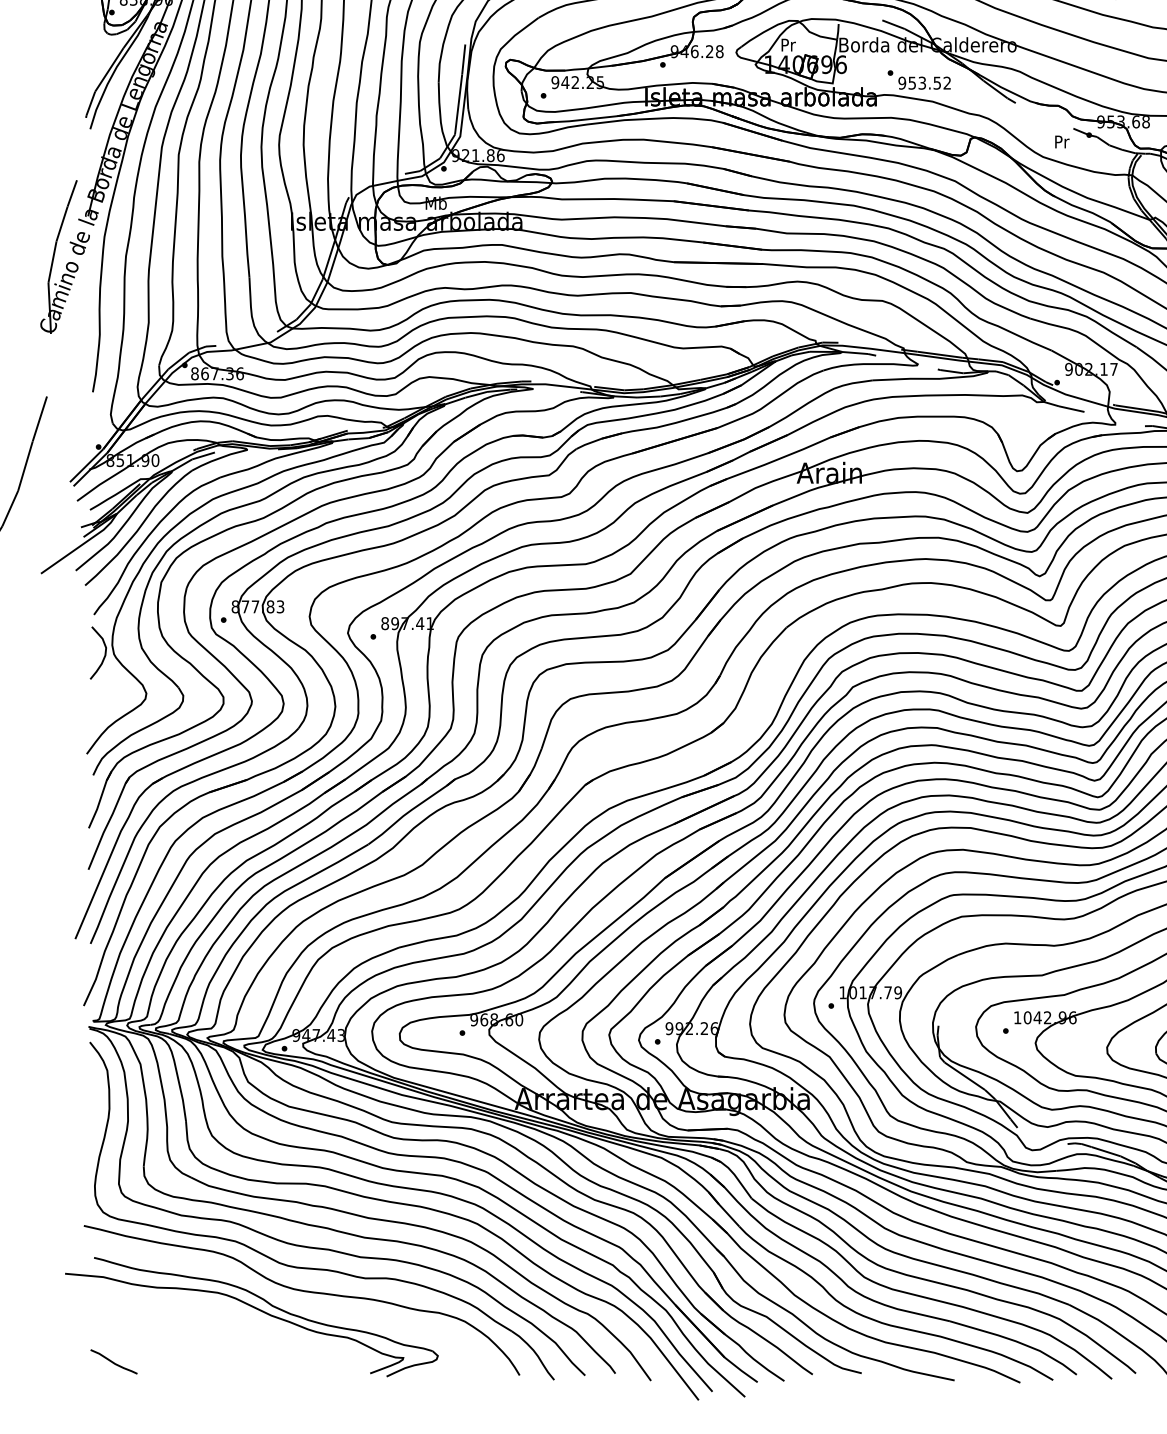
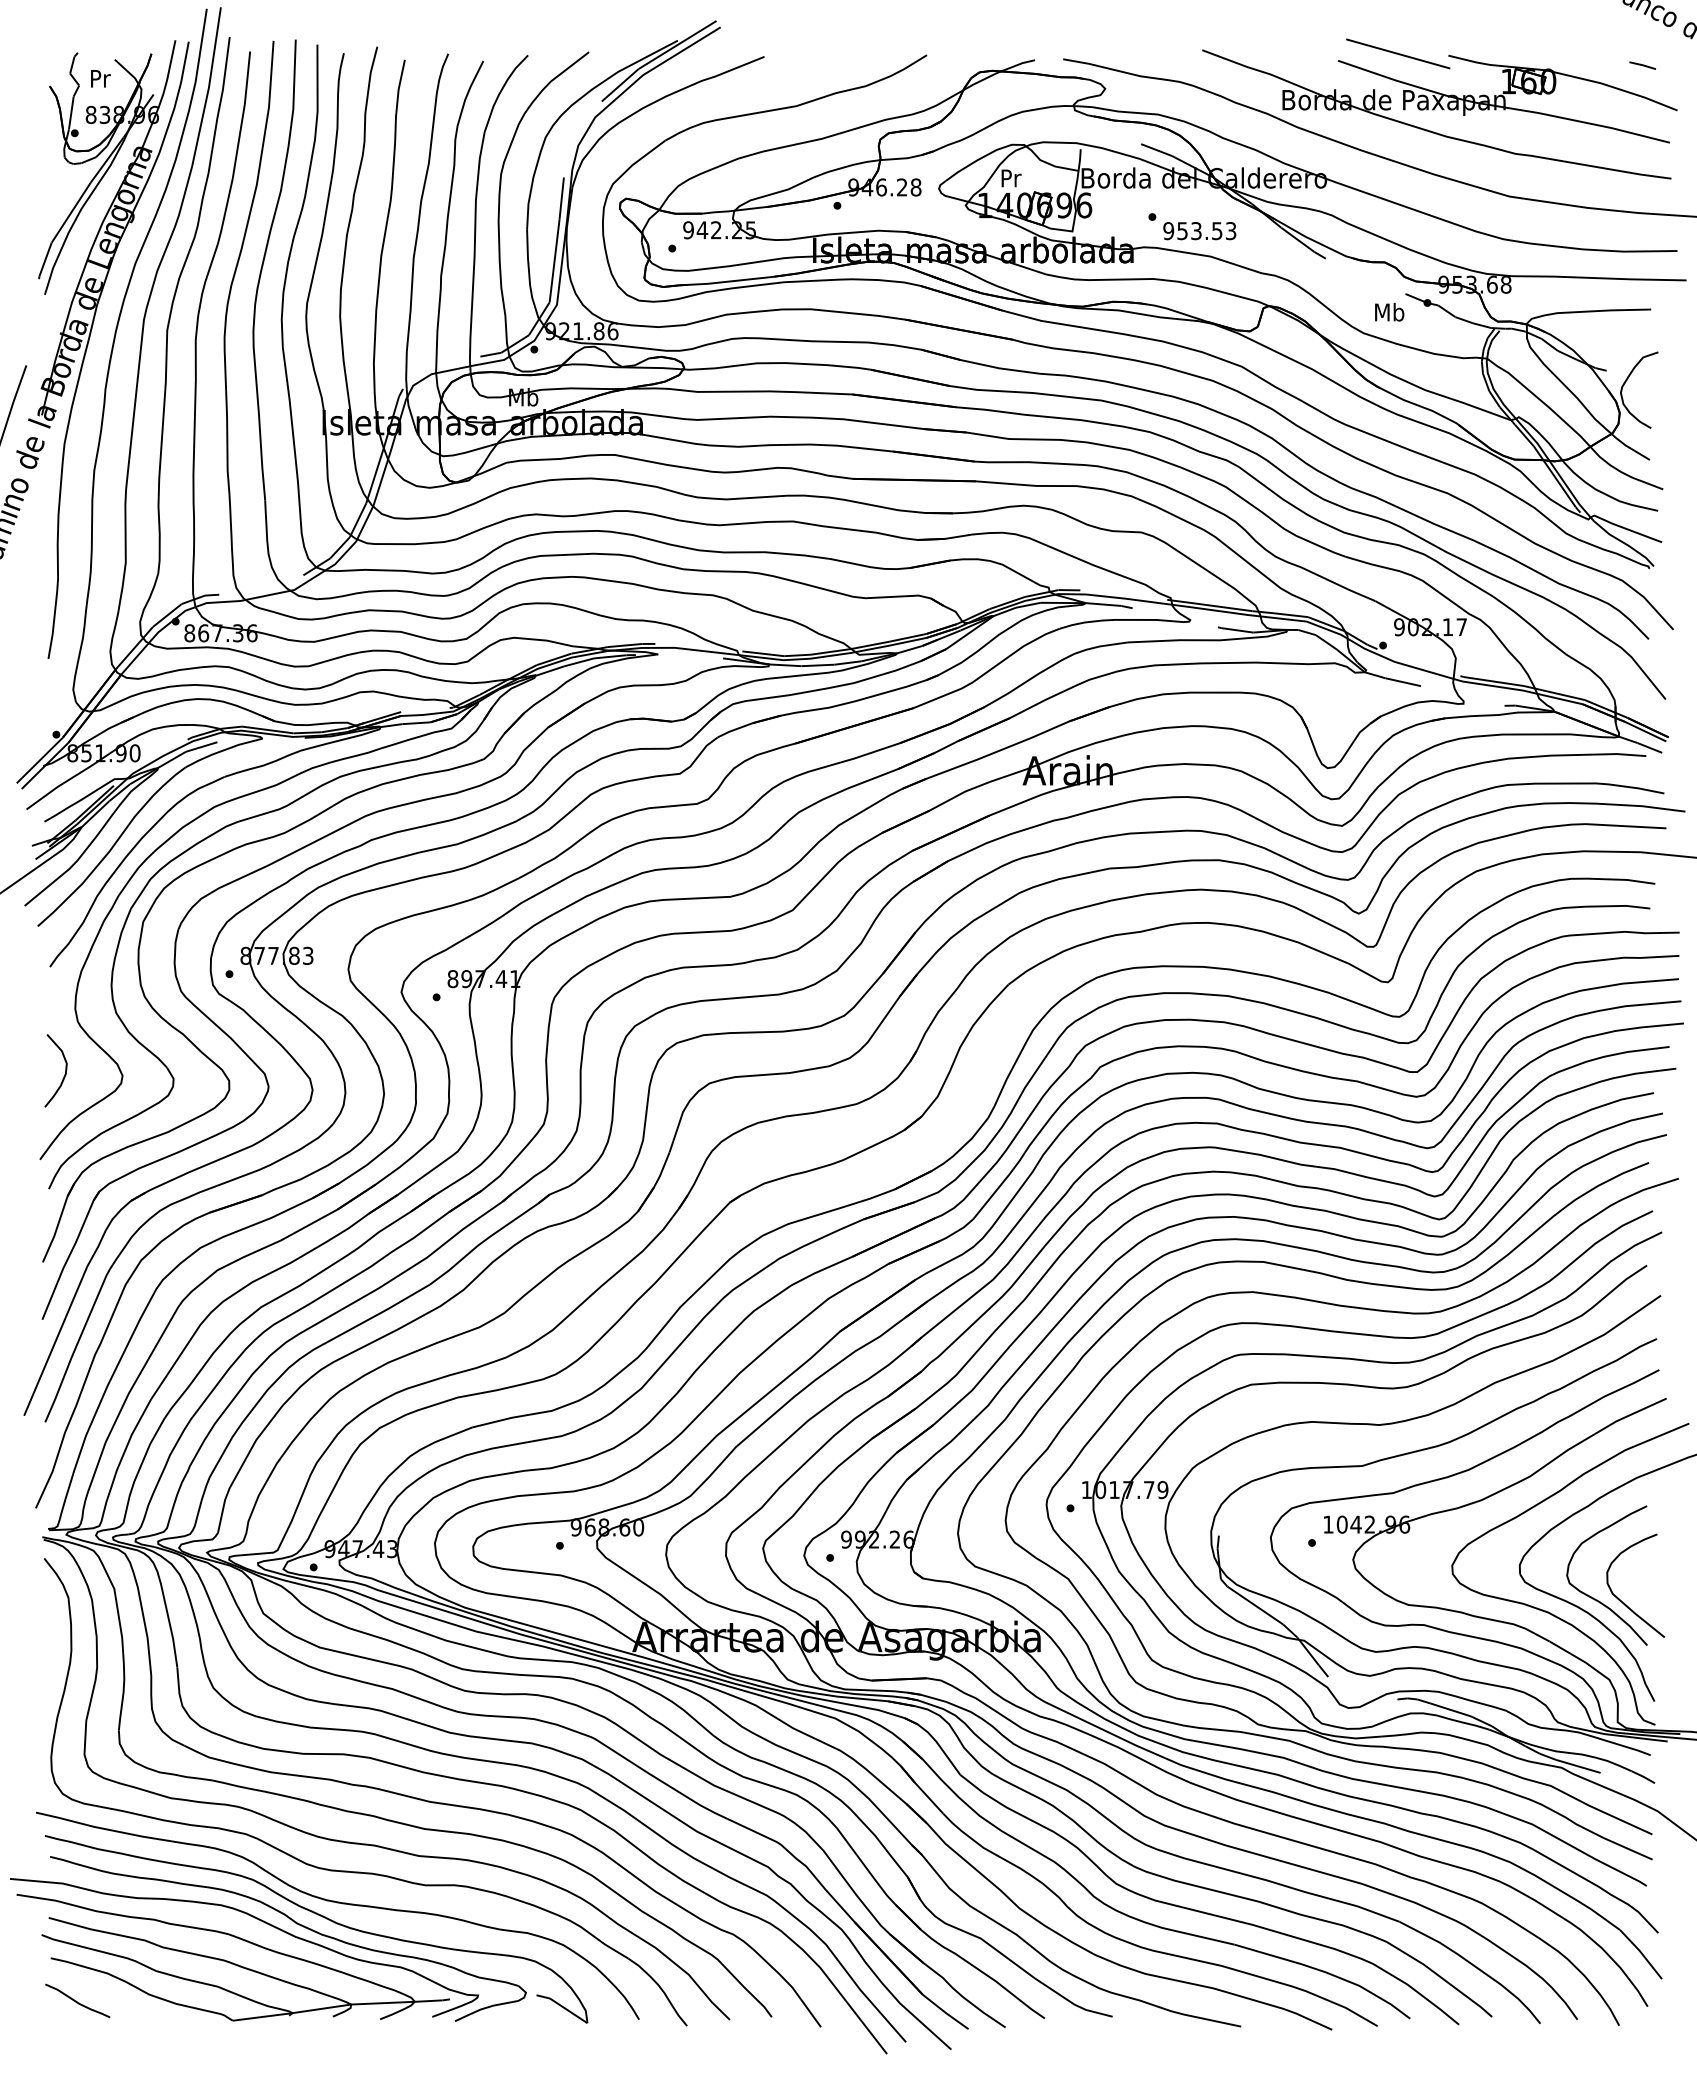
text: (946, 83) -> (1230, 231), 953.52 -> 953.53
text: (1061, 142) -> (1389, 312), Pr -> Mb
curve: (104, 655) -> (64, 1074), moved
part: (282, 1298) -> (311, 1912), added

